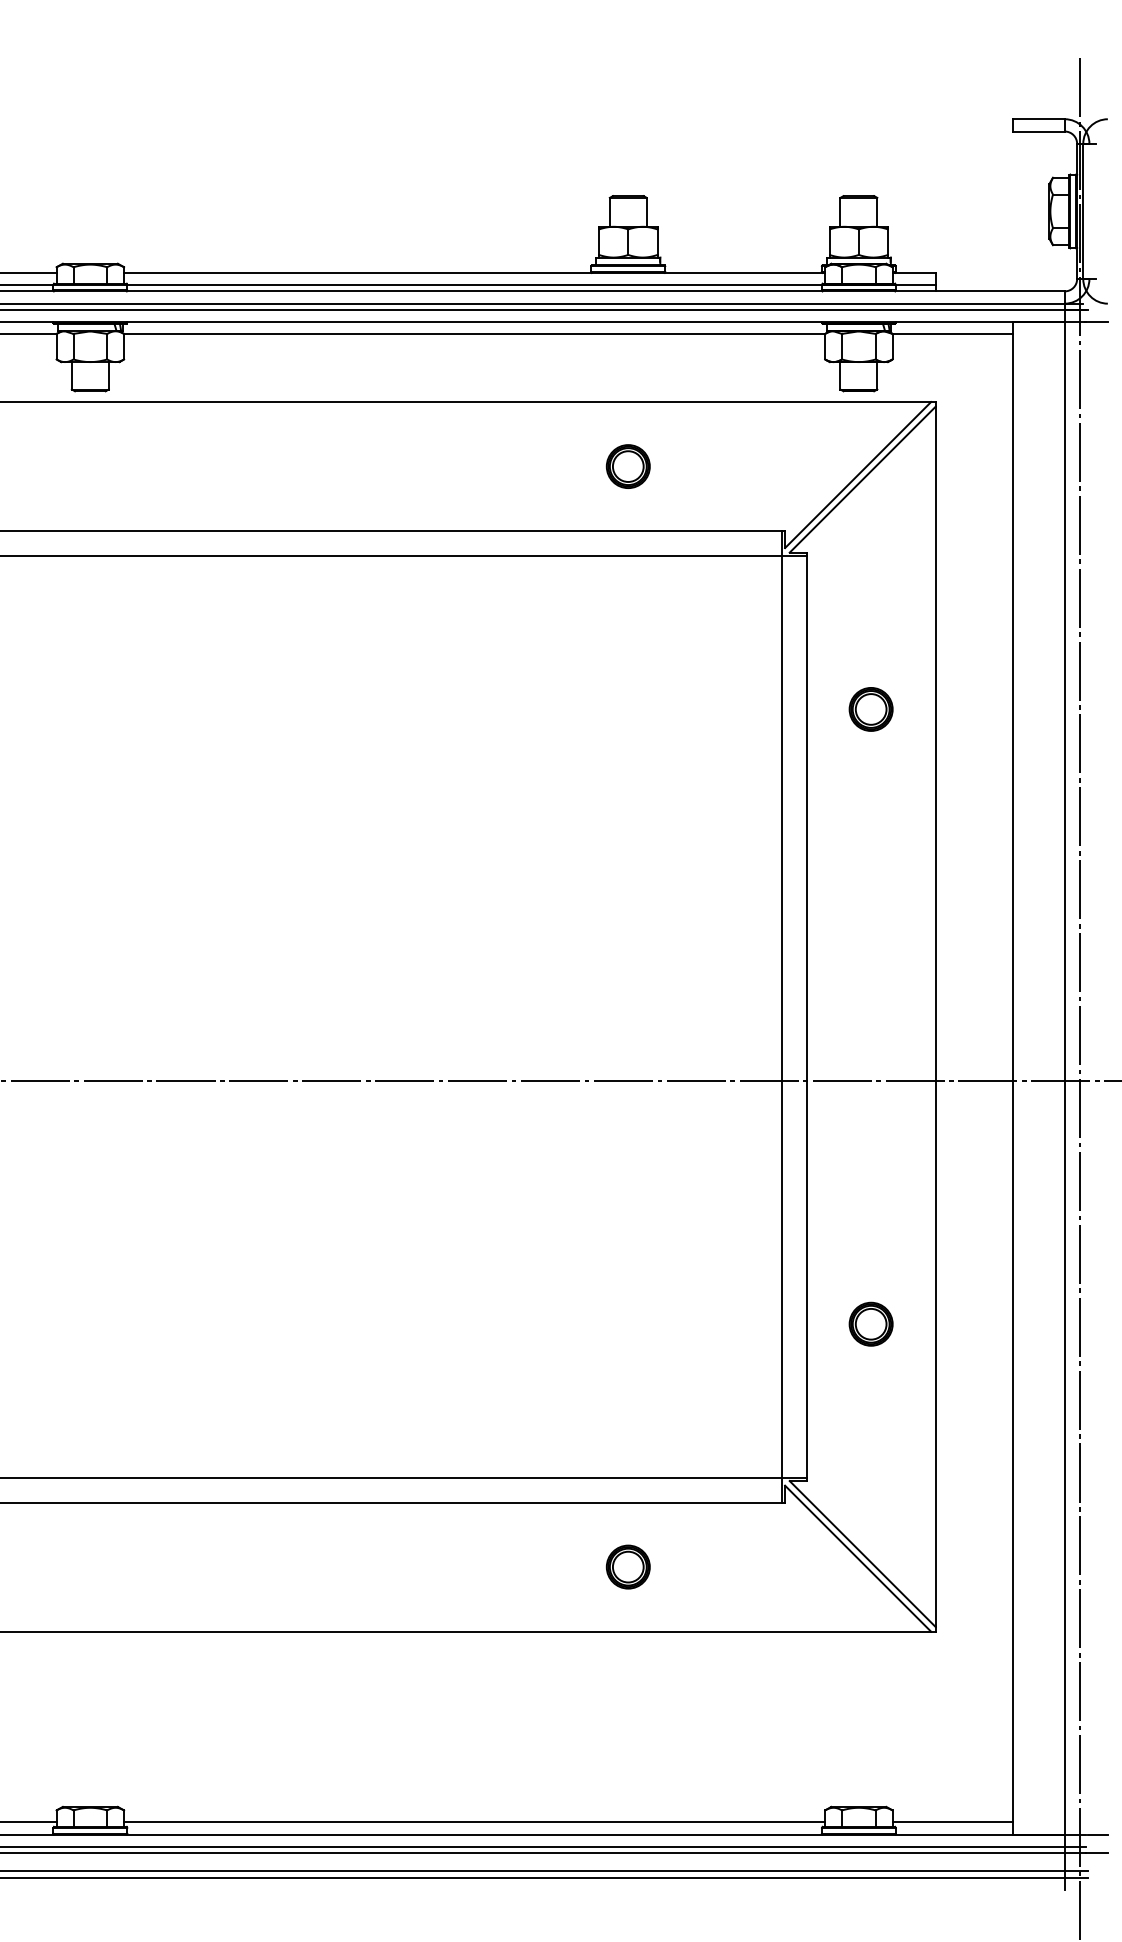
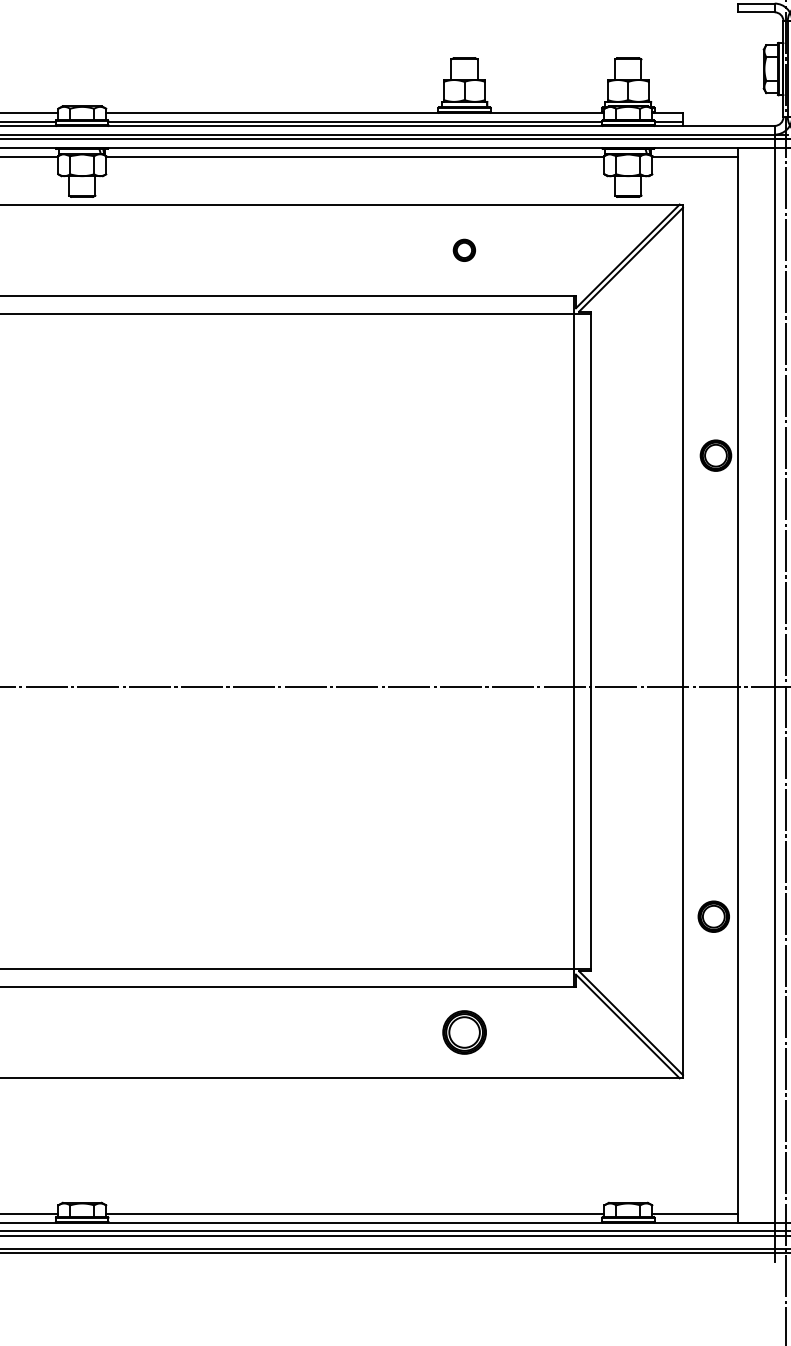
part: (627, 466) -> (463, 250), size x0.7
part: (870, 709) -> (715, 455), moved
part: (870, 1323) -> (713, 916), moved
part: (627, 1566) -> (463, 1032), size x1.4

